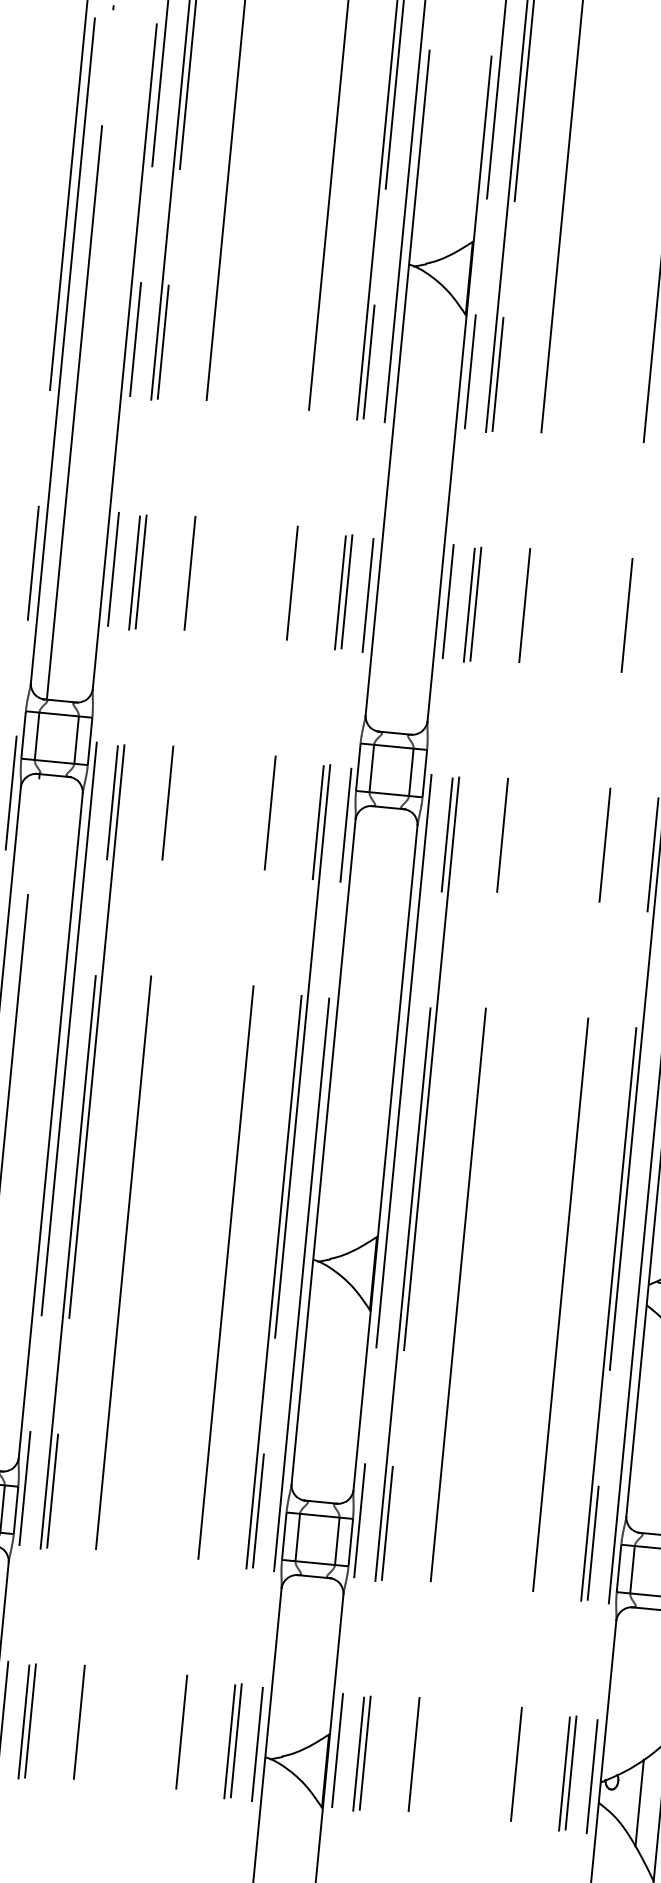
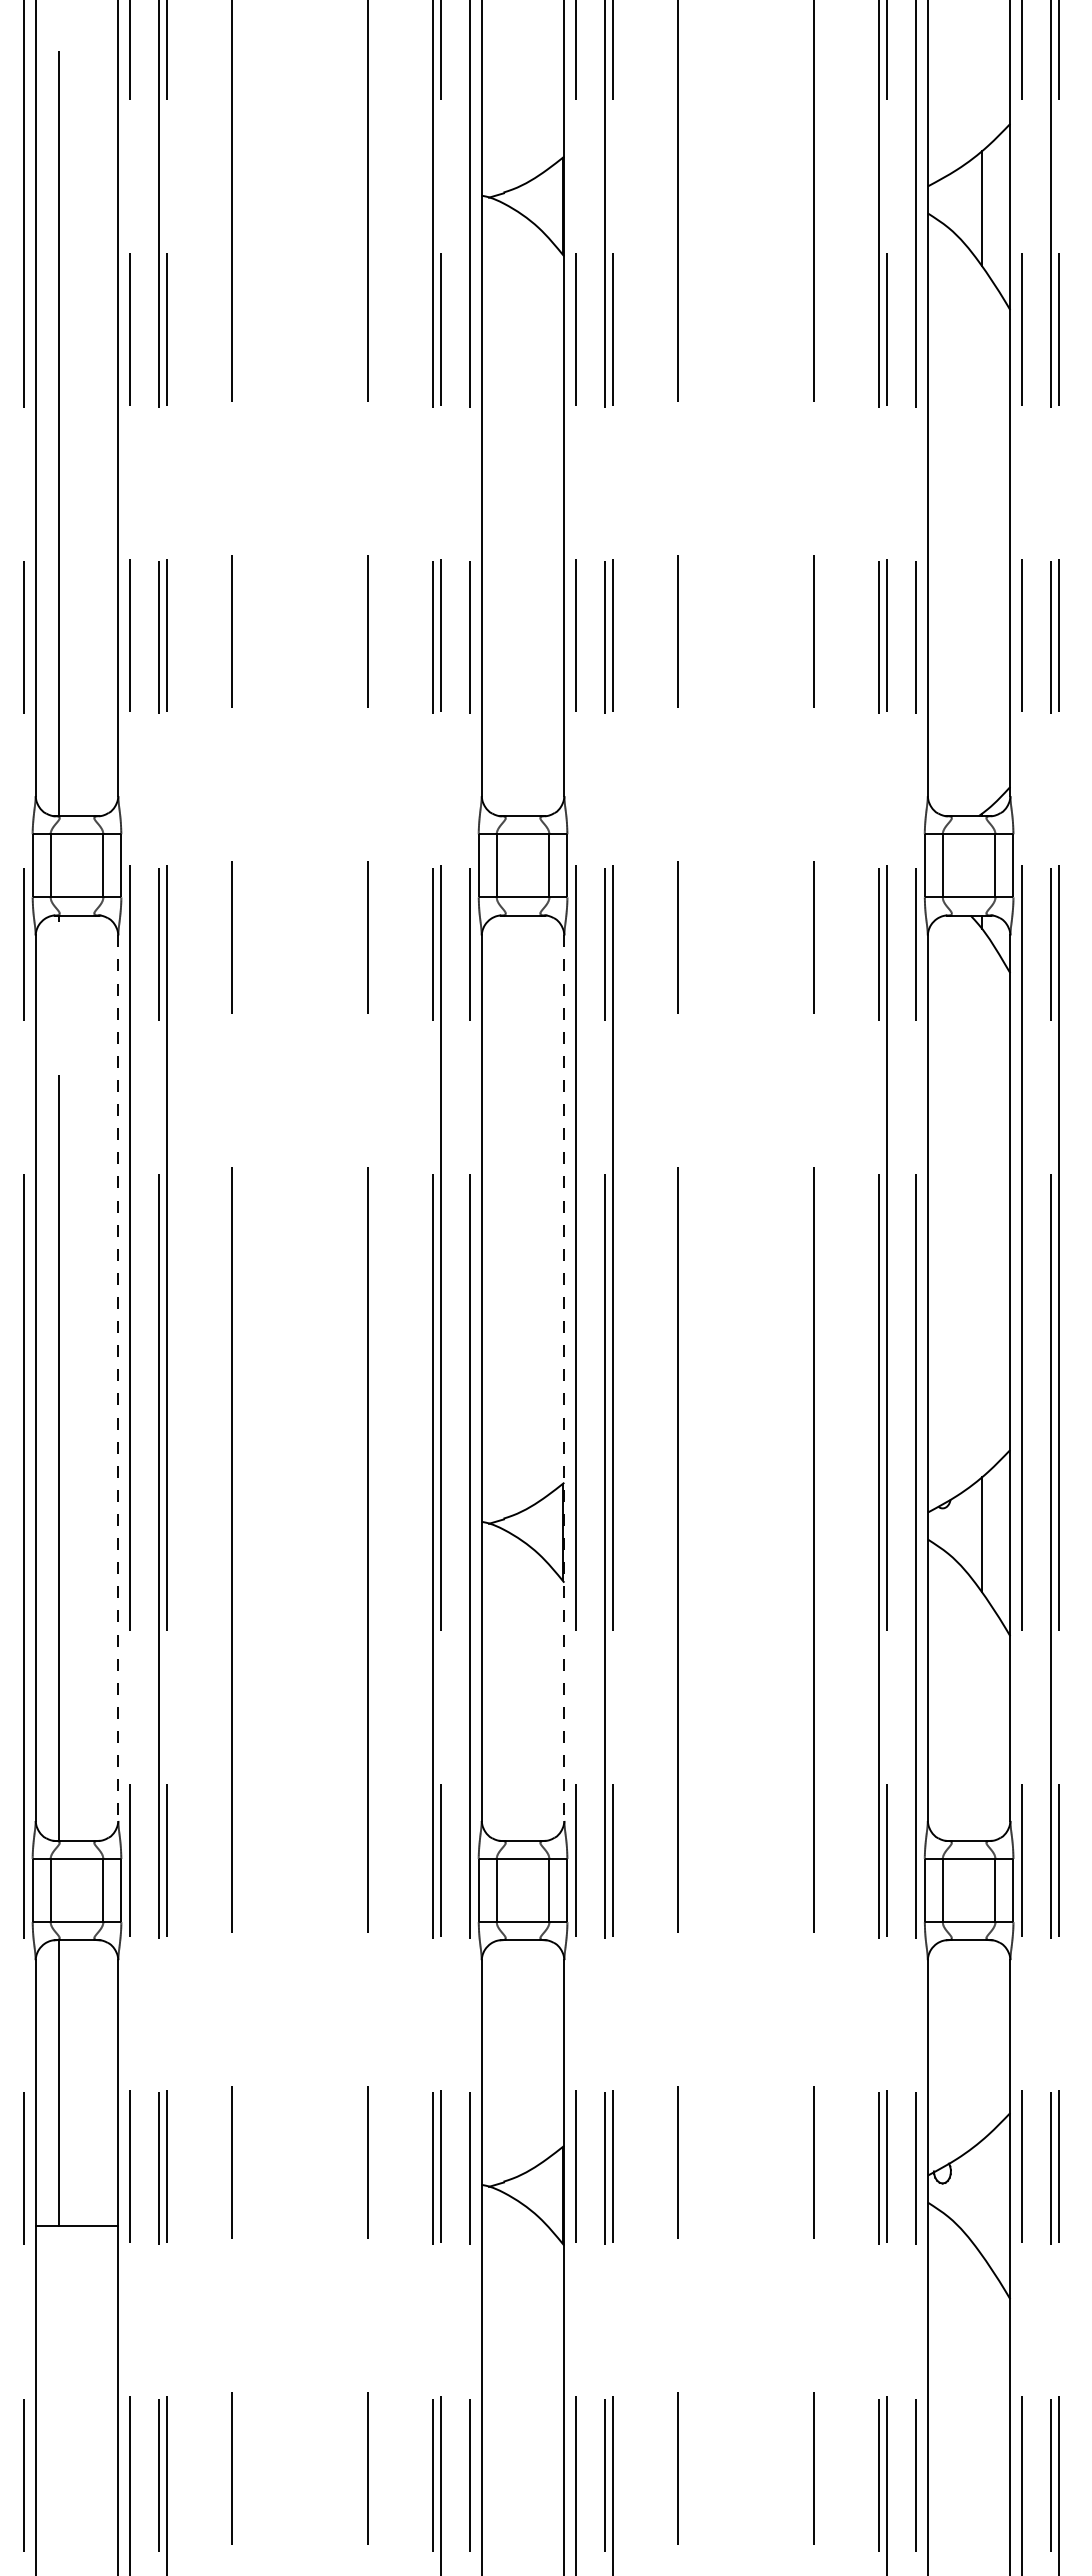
line: (50, 1125) -> (118, 1378), solid -> dashed
line: (385, 1158) -> (564, 1378), solid -> dashed
line: (639, 1802) -> (981, 2197), removed

